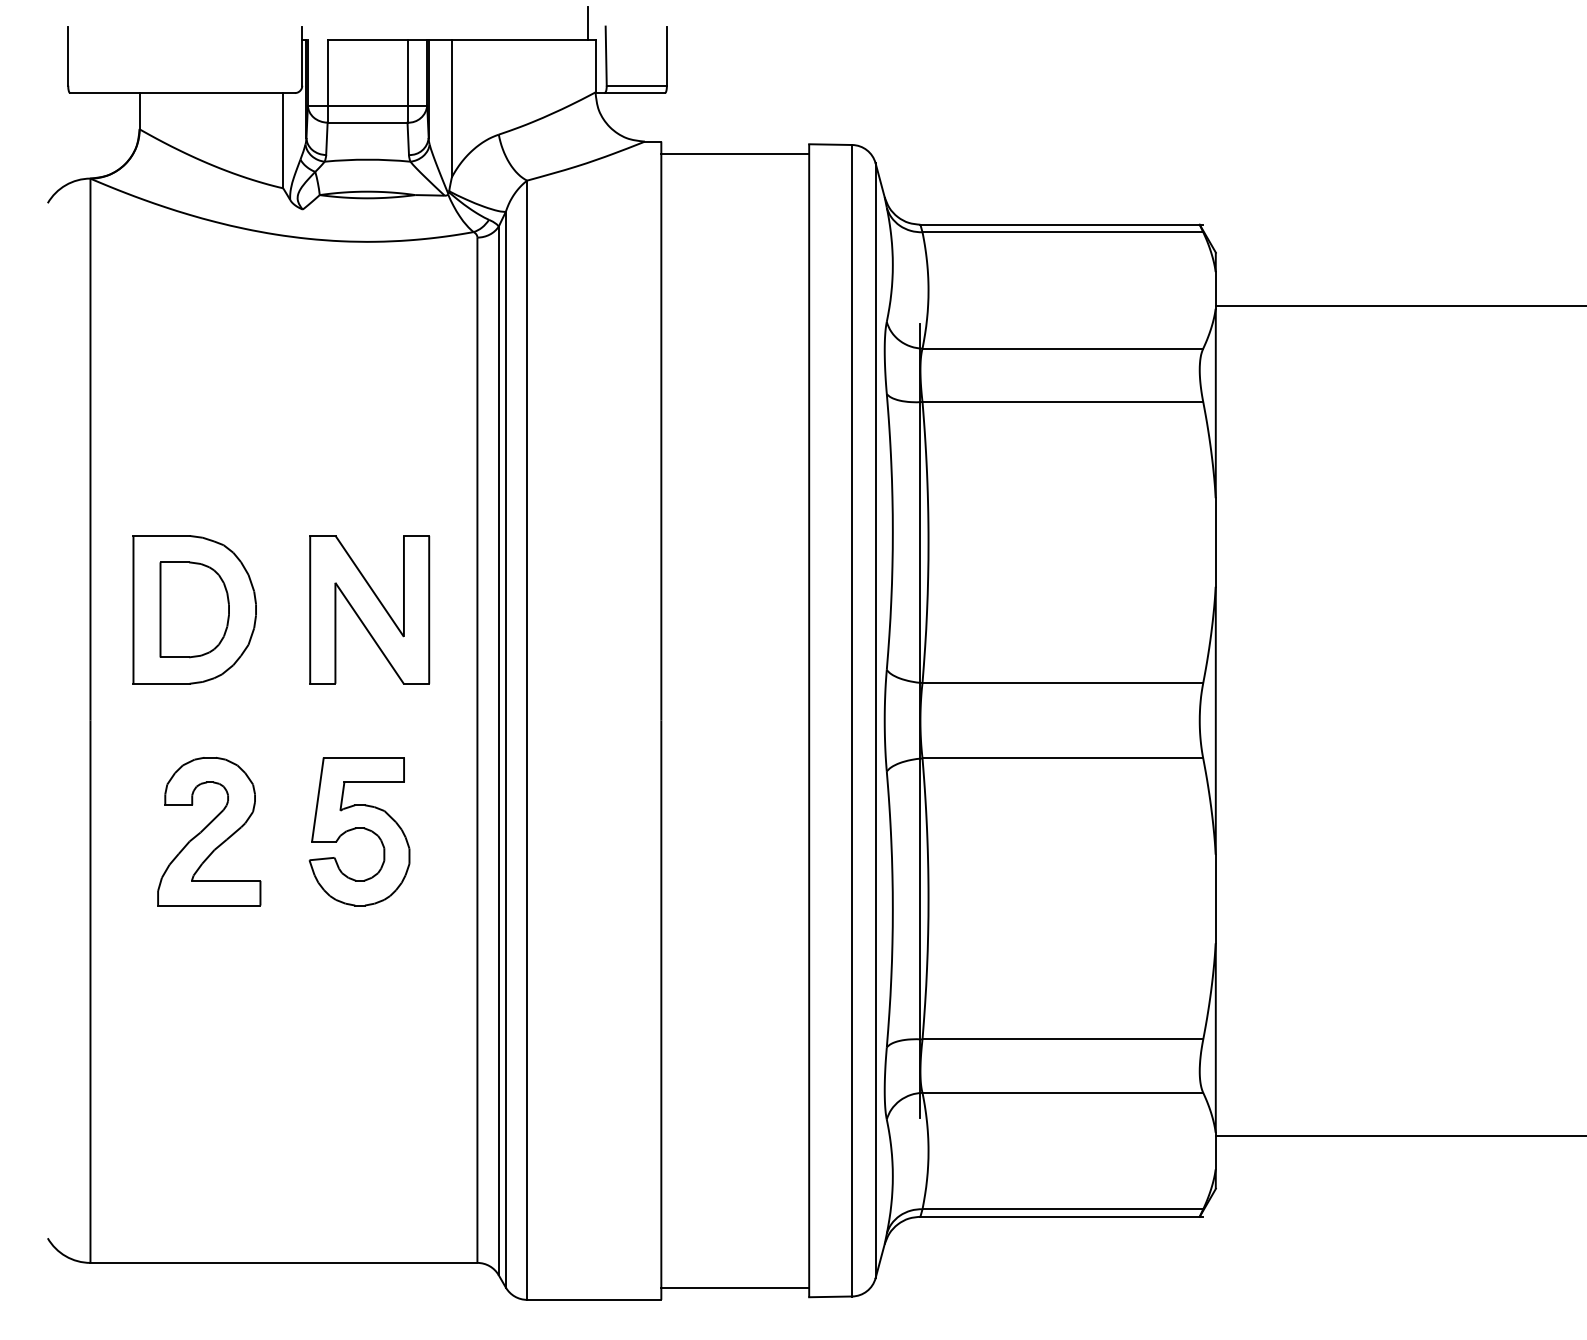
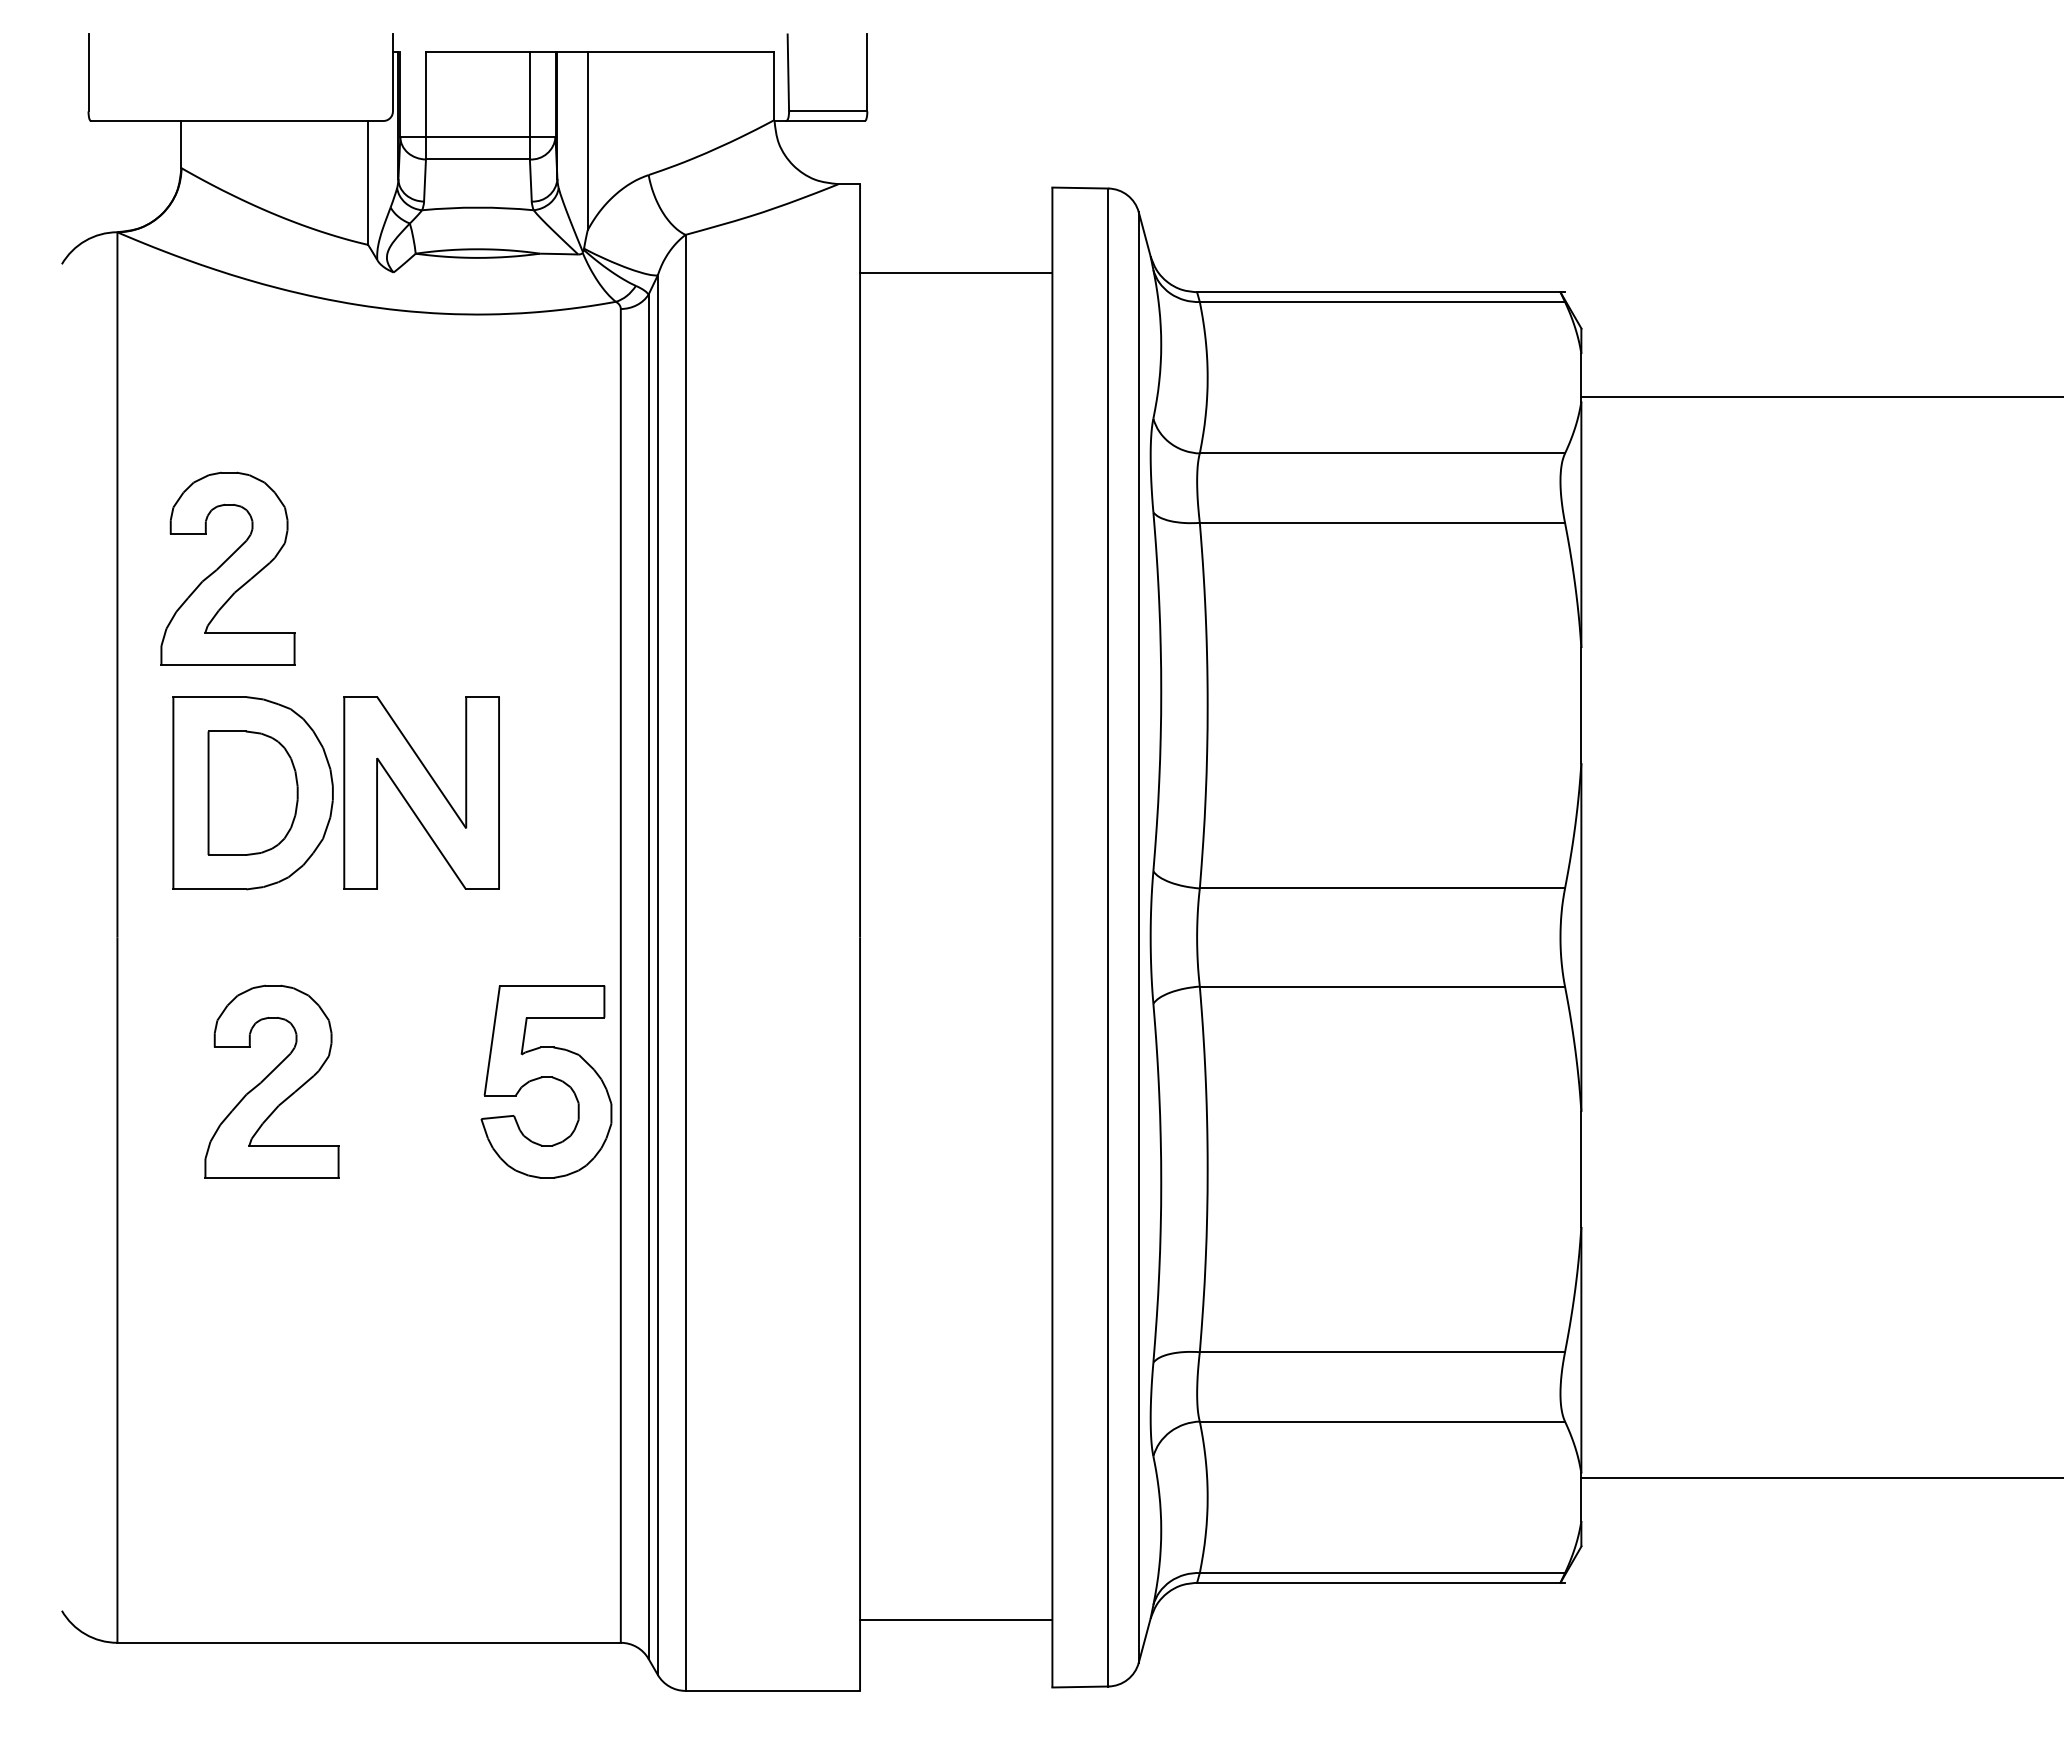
line: (587, 23) -> (764, 30), removed
line: (735, 154) -> (956, 273), moved
part: (175, 437) -> (227, 568), added
part: (369, 609) -> (421, 792), moved
line: (919, 720) -> (1196, 937), removed
part: (359, 831) -> (546, 1081), moved
line: (735, 1287) -> (956, 1619), moved

